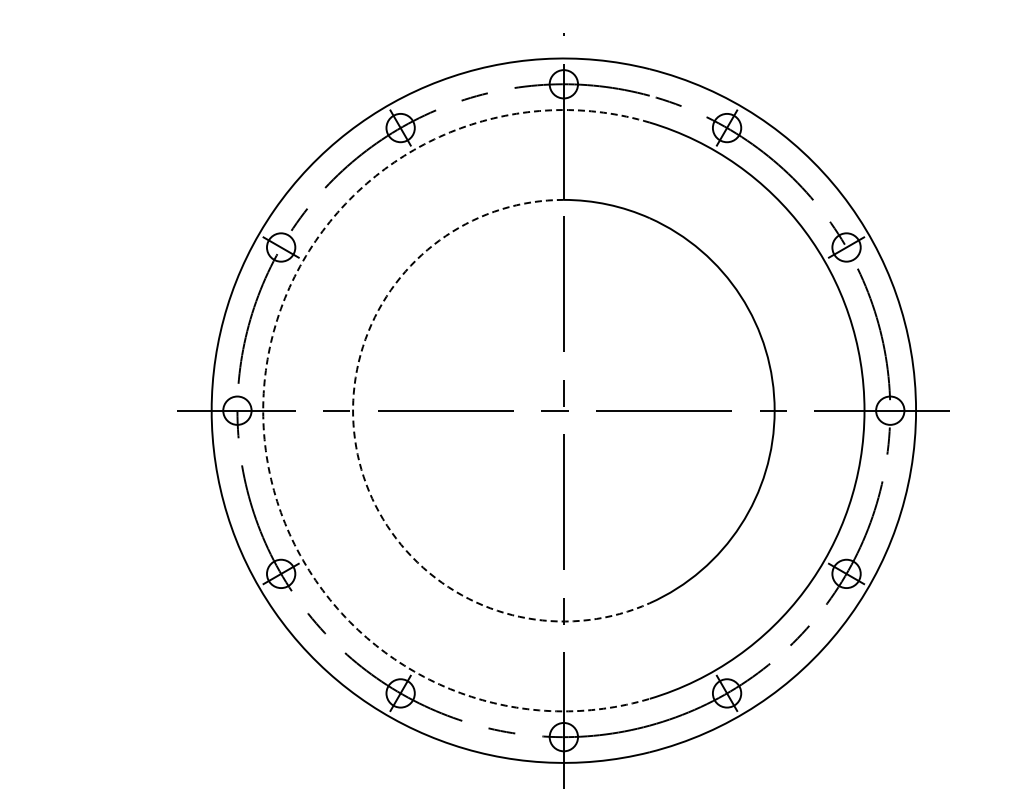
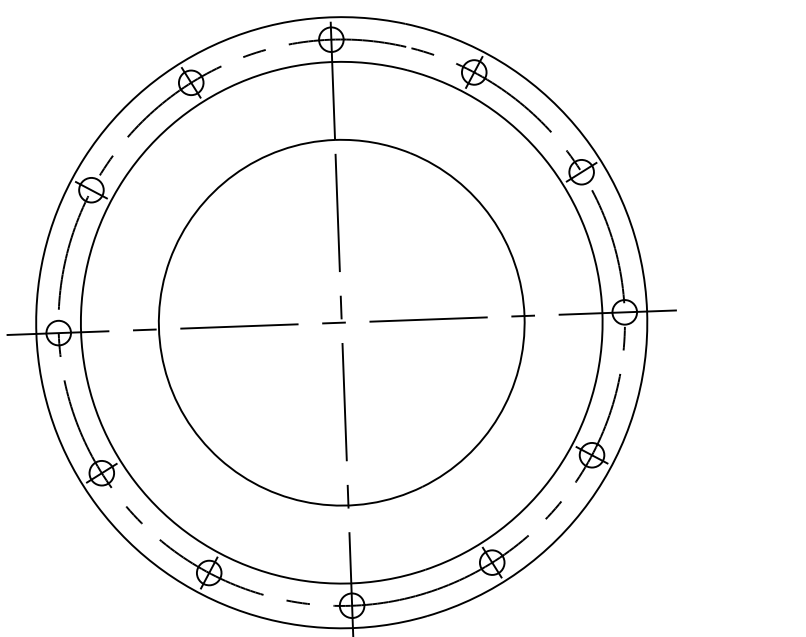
arc: (263, 410) -> (81, 332), dashed -> solid
arc: (357, 454) -> (164, 367), dashed -> solid

